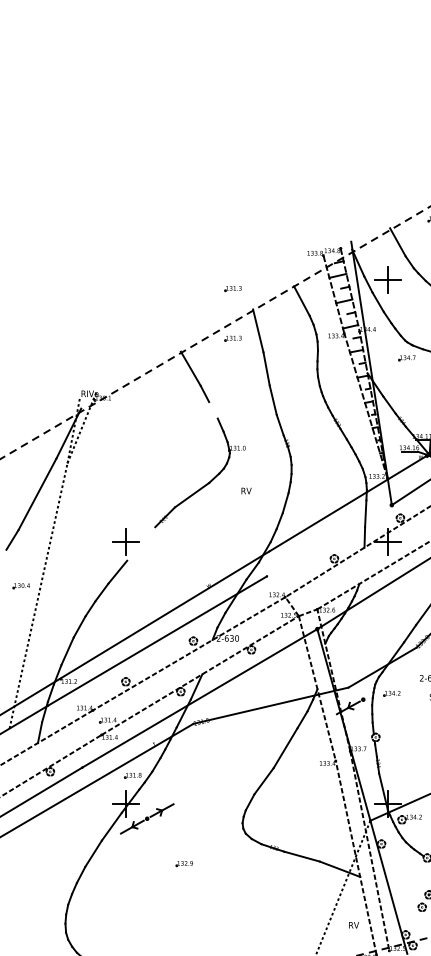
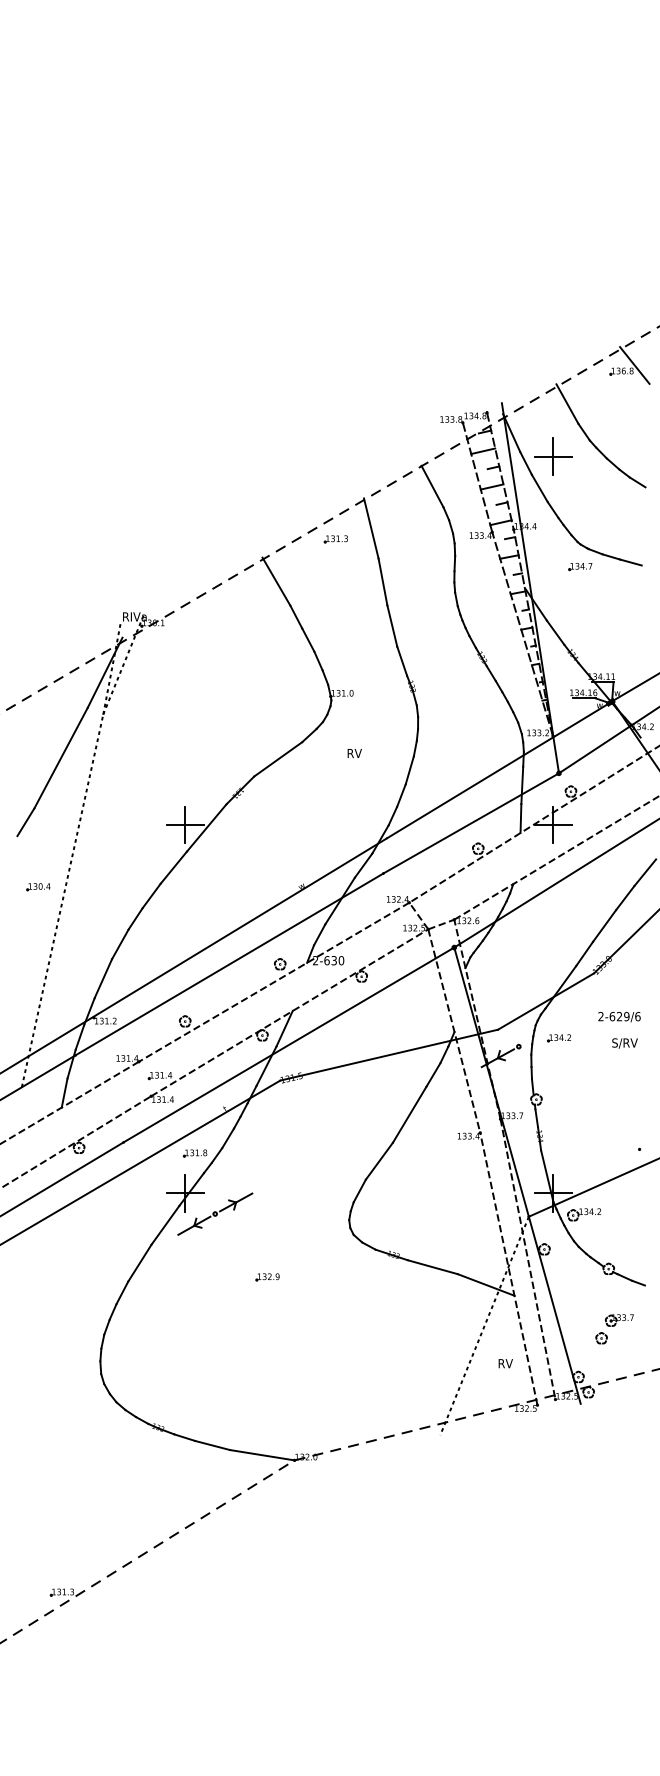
part: (232, 288) -> (335, 469), removed
line: (213, 409) -> (308, 639), added
line: (328, 540) -> (470, 823), added
line: (141, 543) -> (206, 827), added

